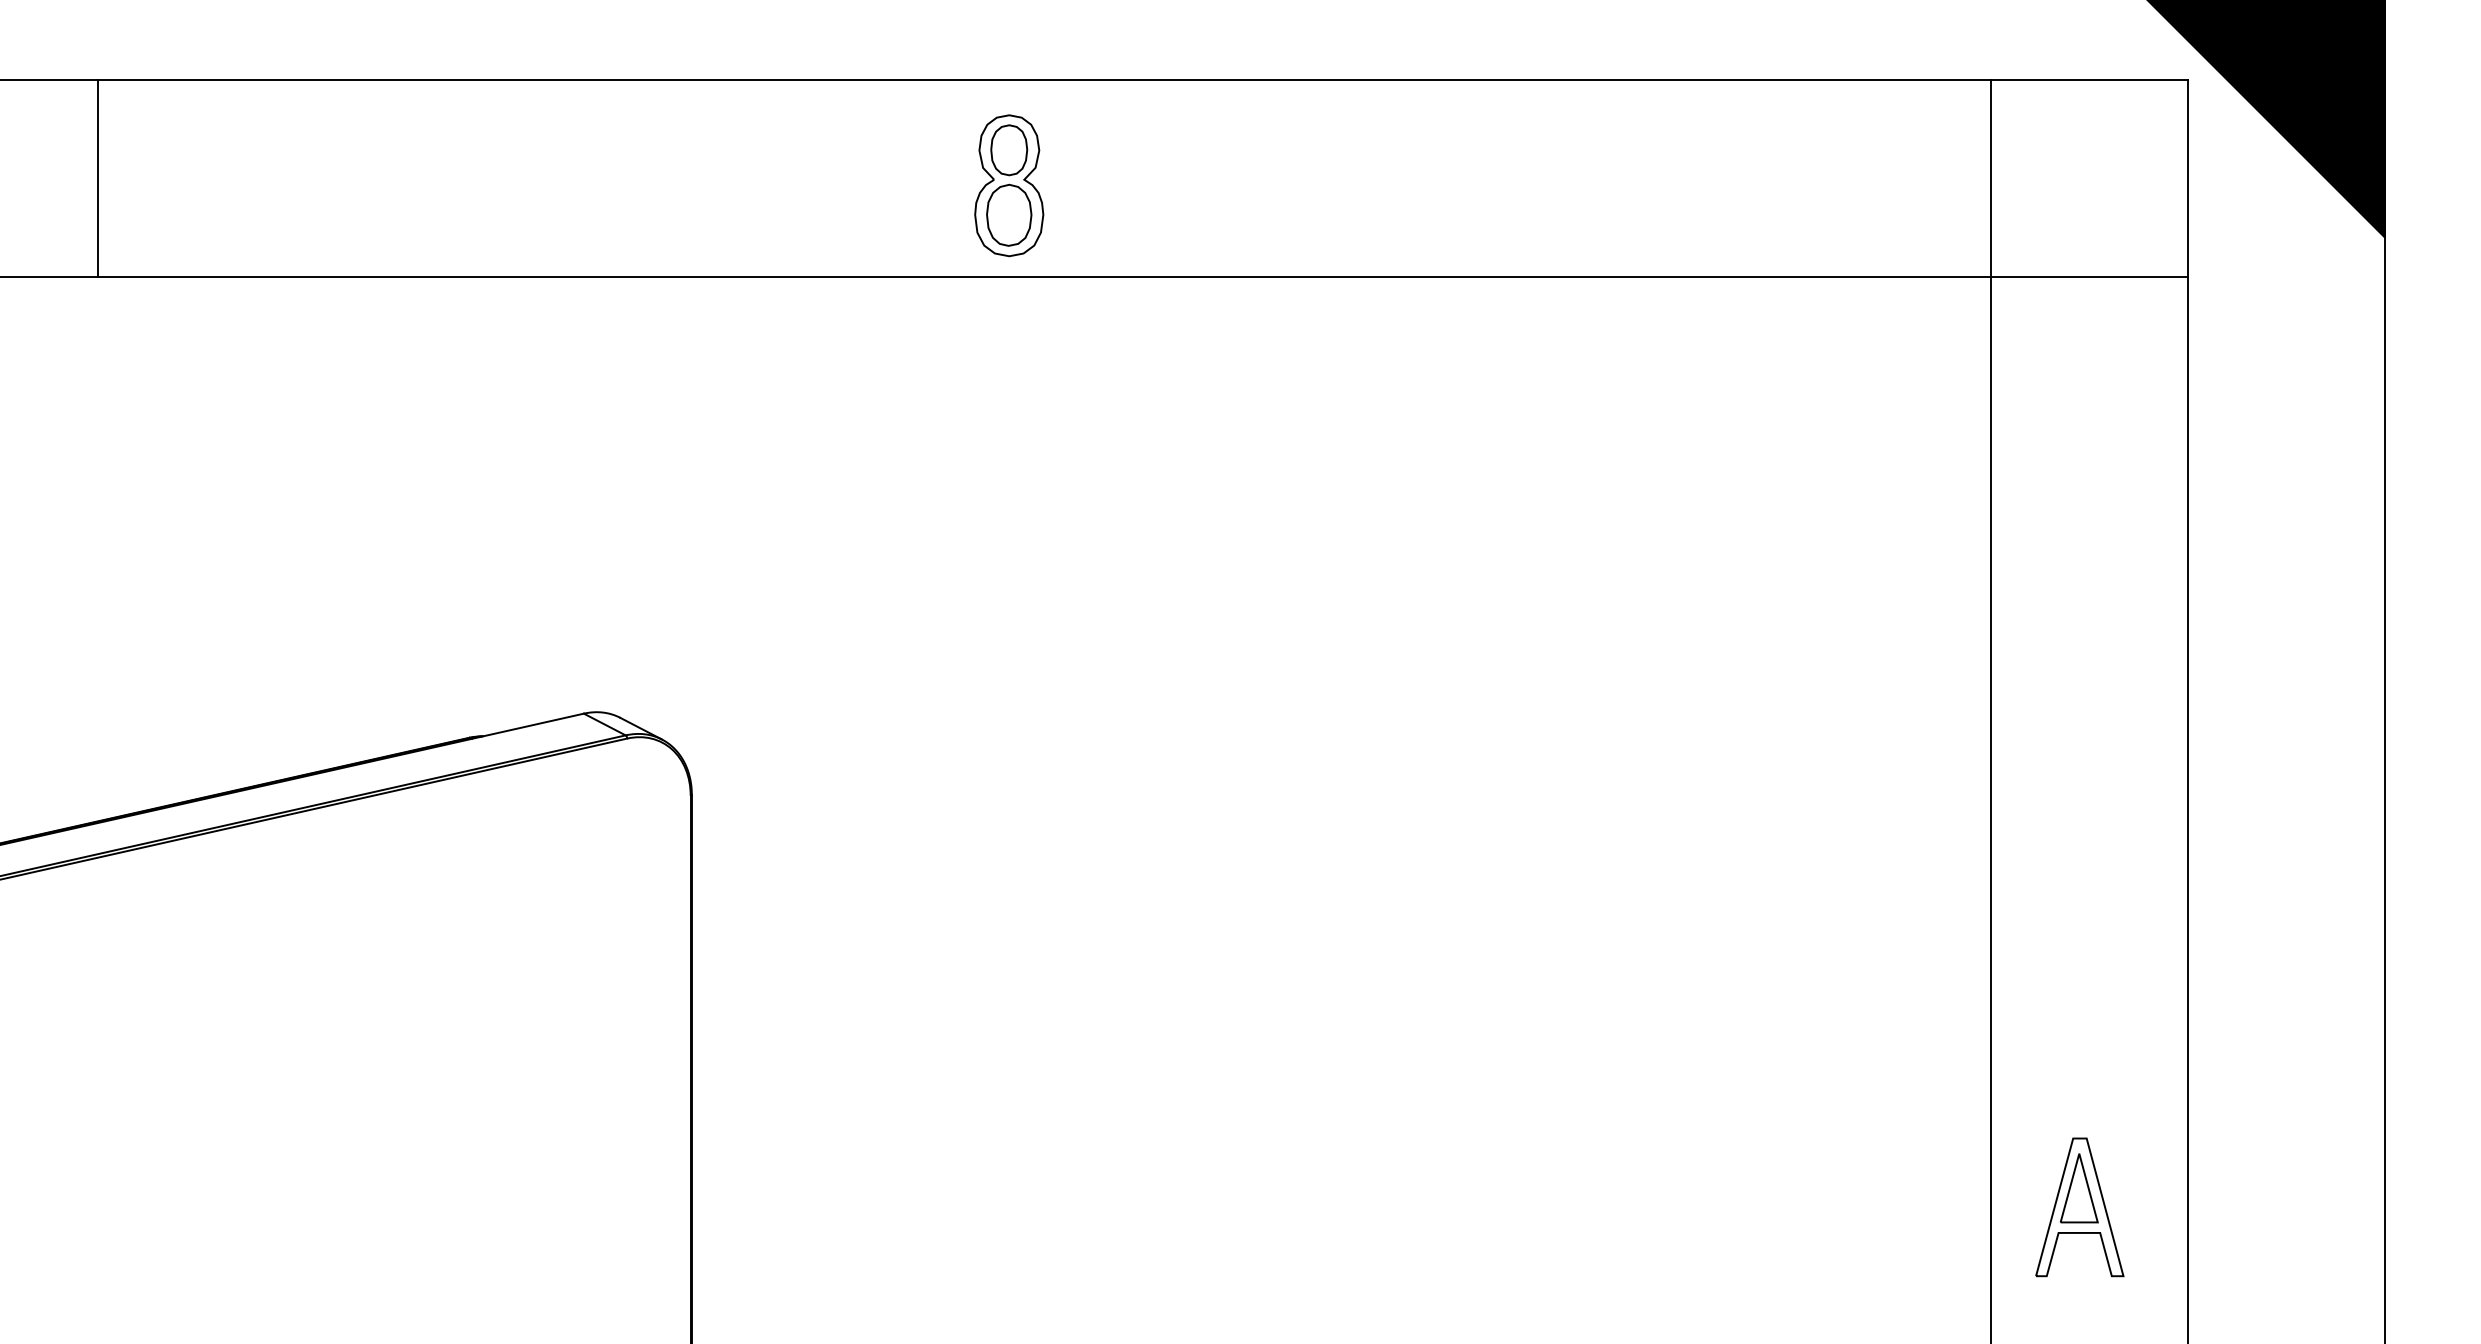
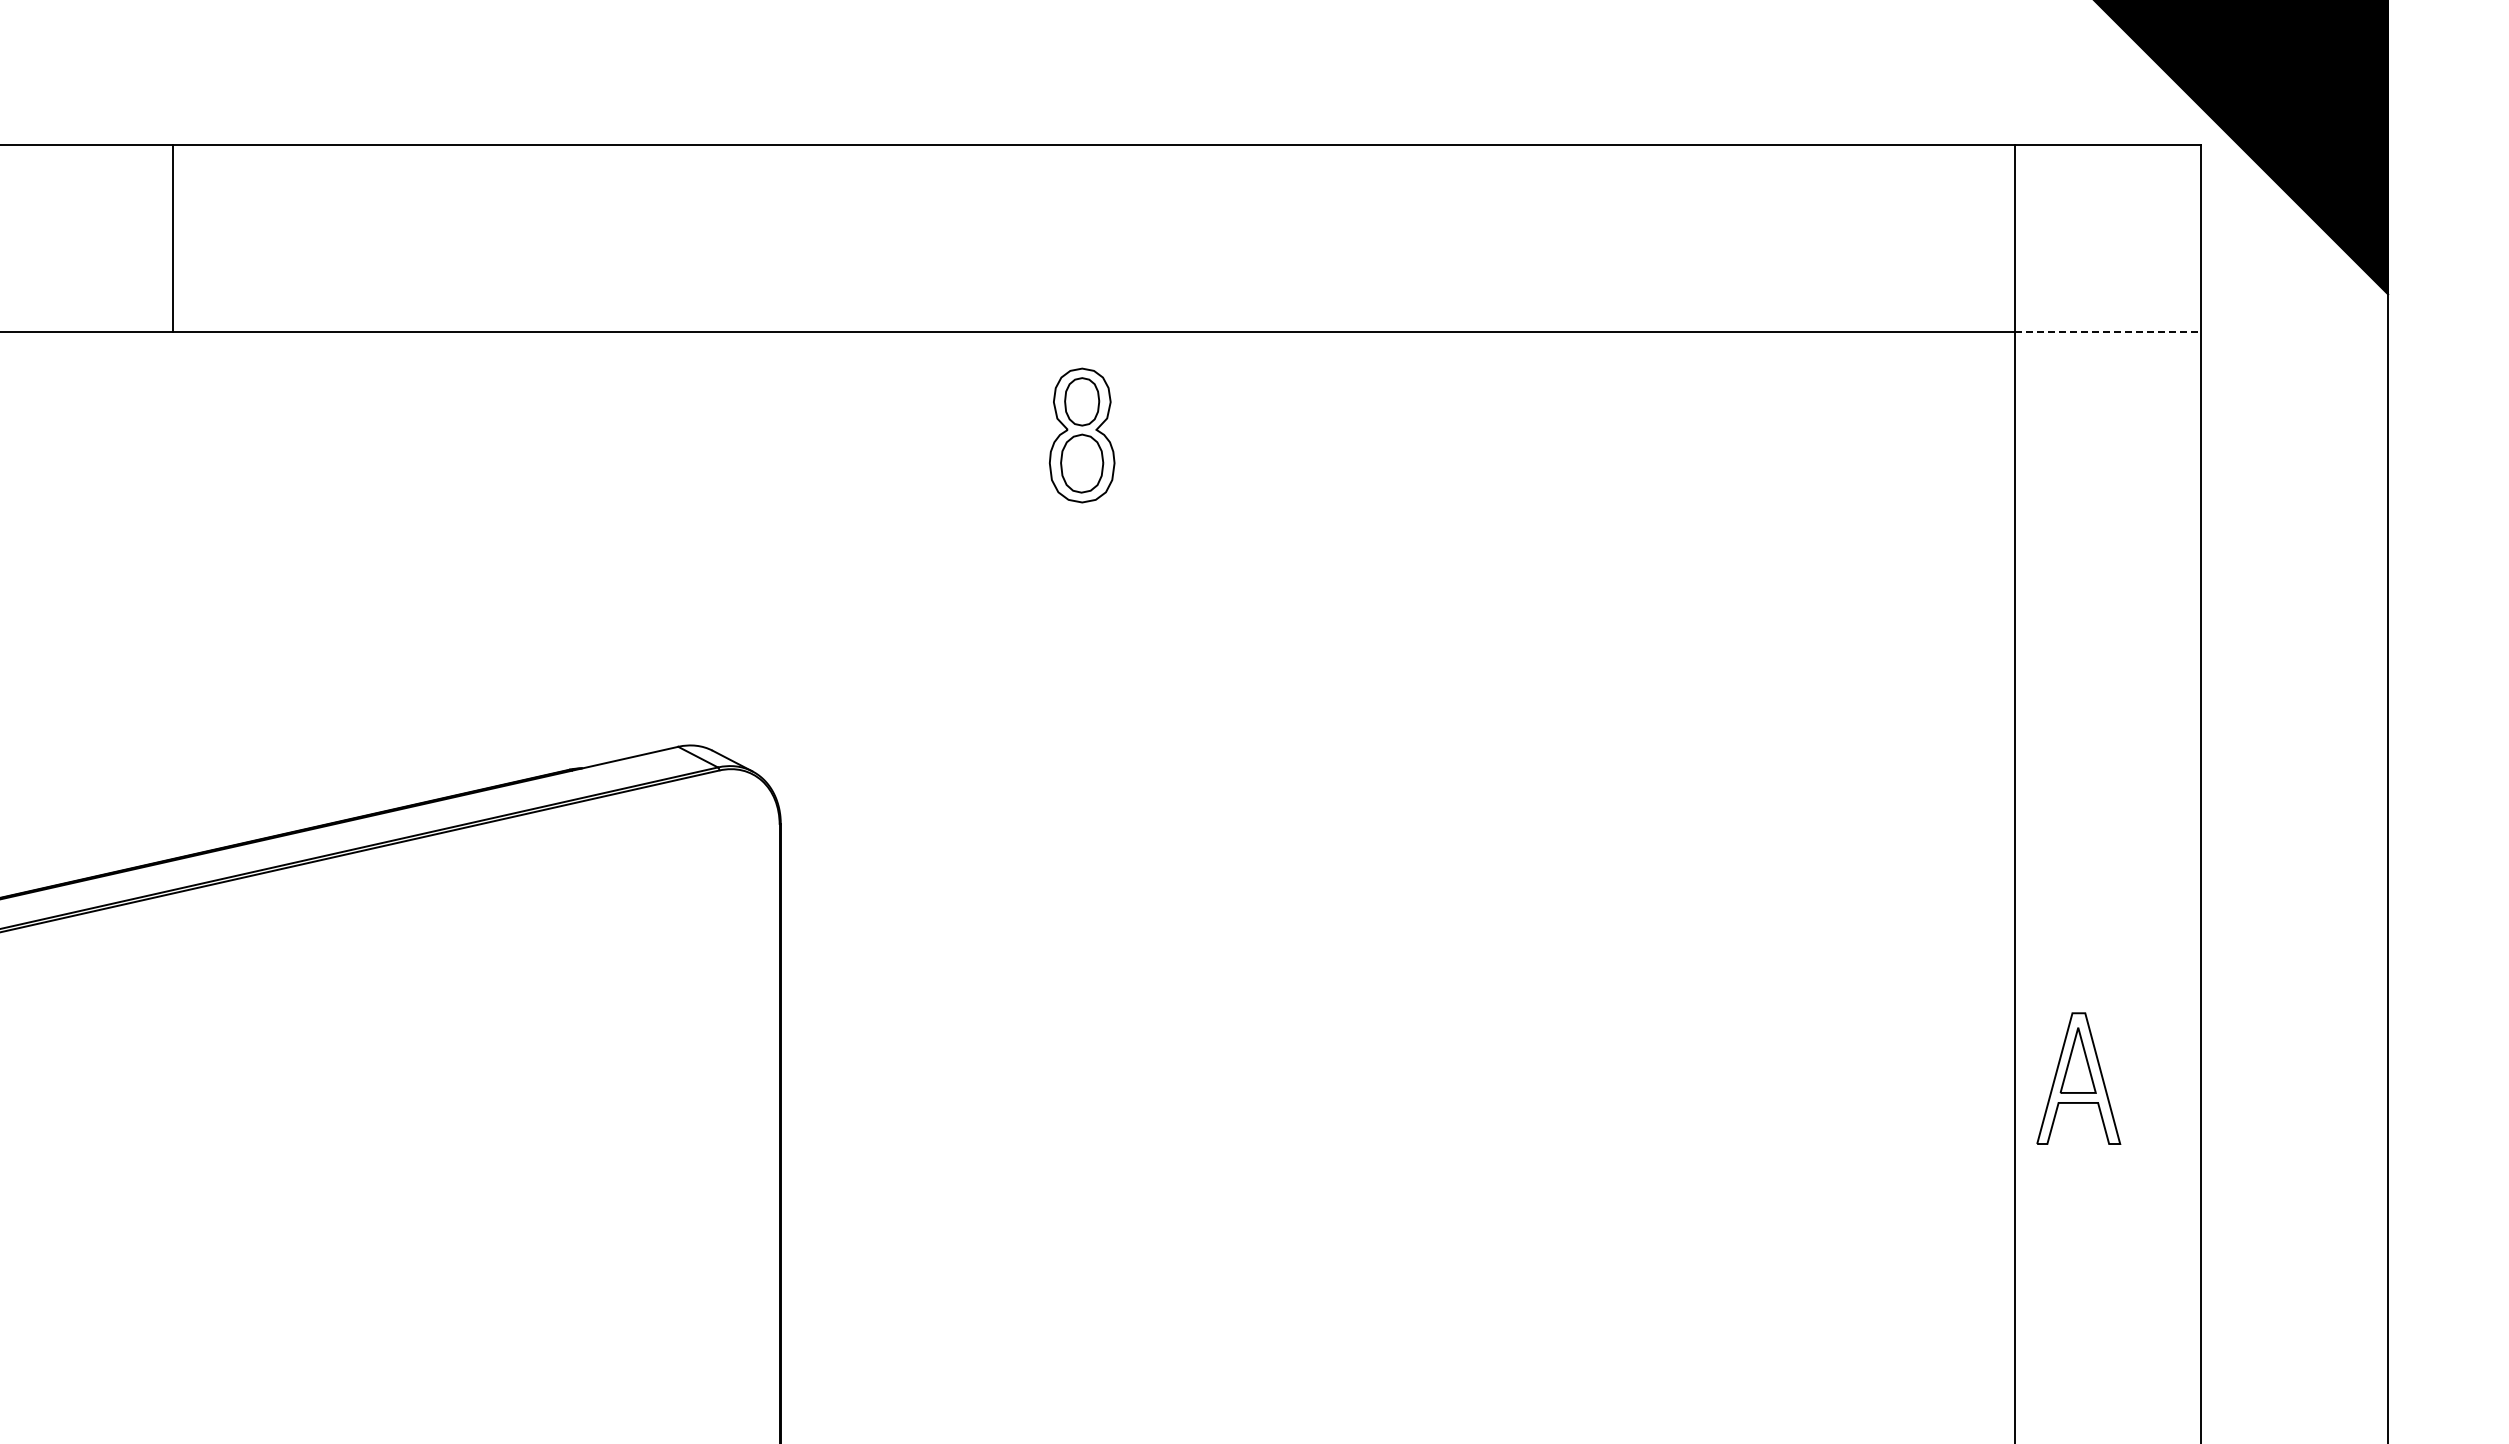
line: (97, 177) -> (172, 237), moved
part: (1009, 185) -> (1082, 435), moved
line: (2090, 276) -> (2108, 331), solid -> dashed
part: (2079, 1207) -> (2078, 1078), moved

